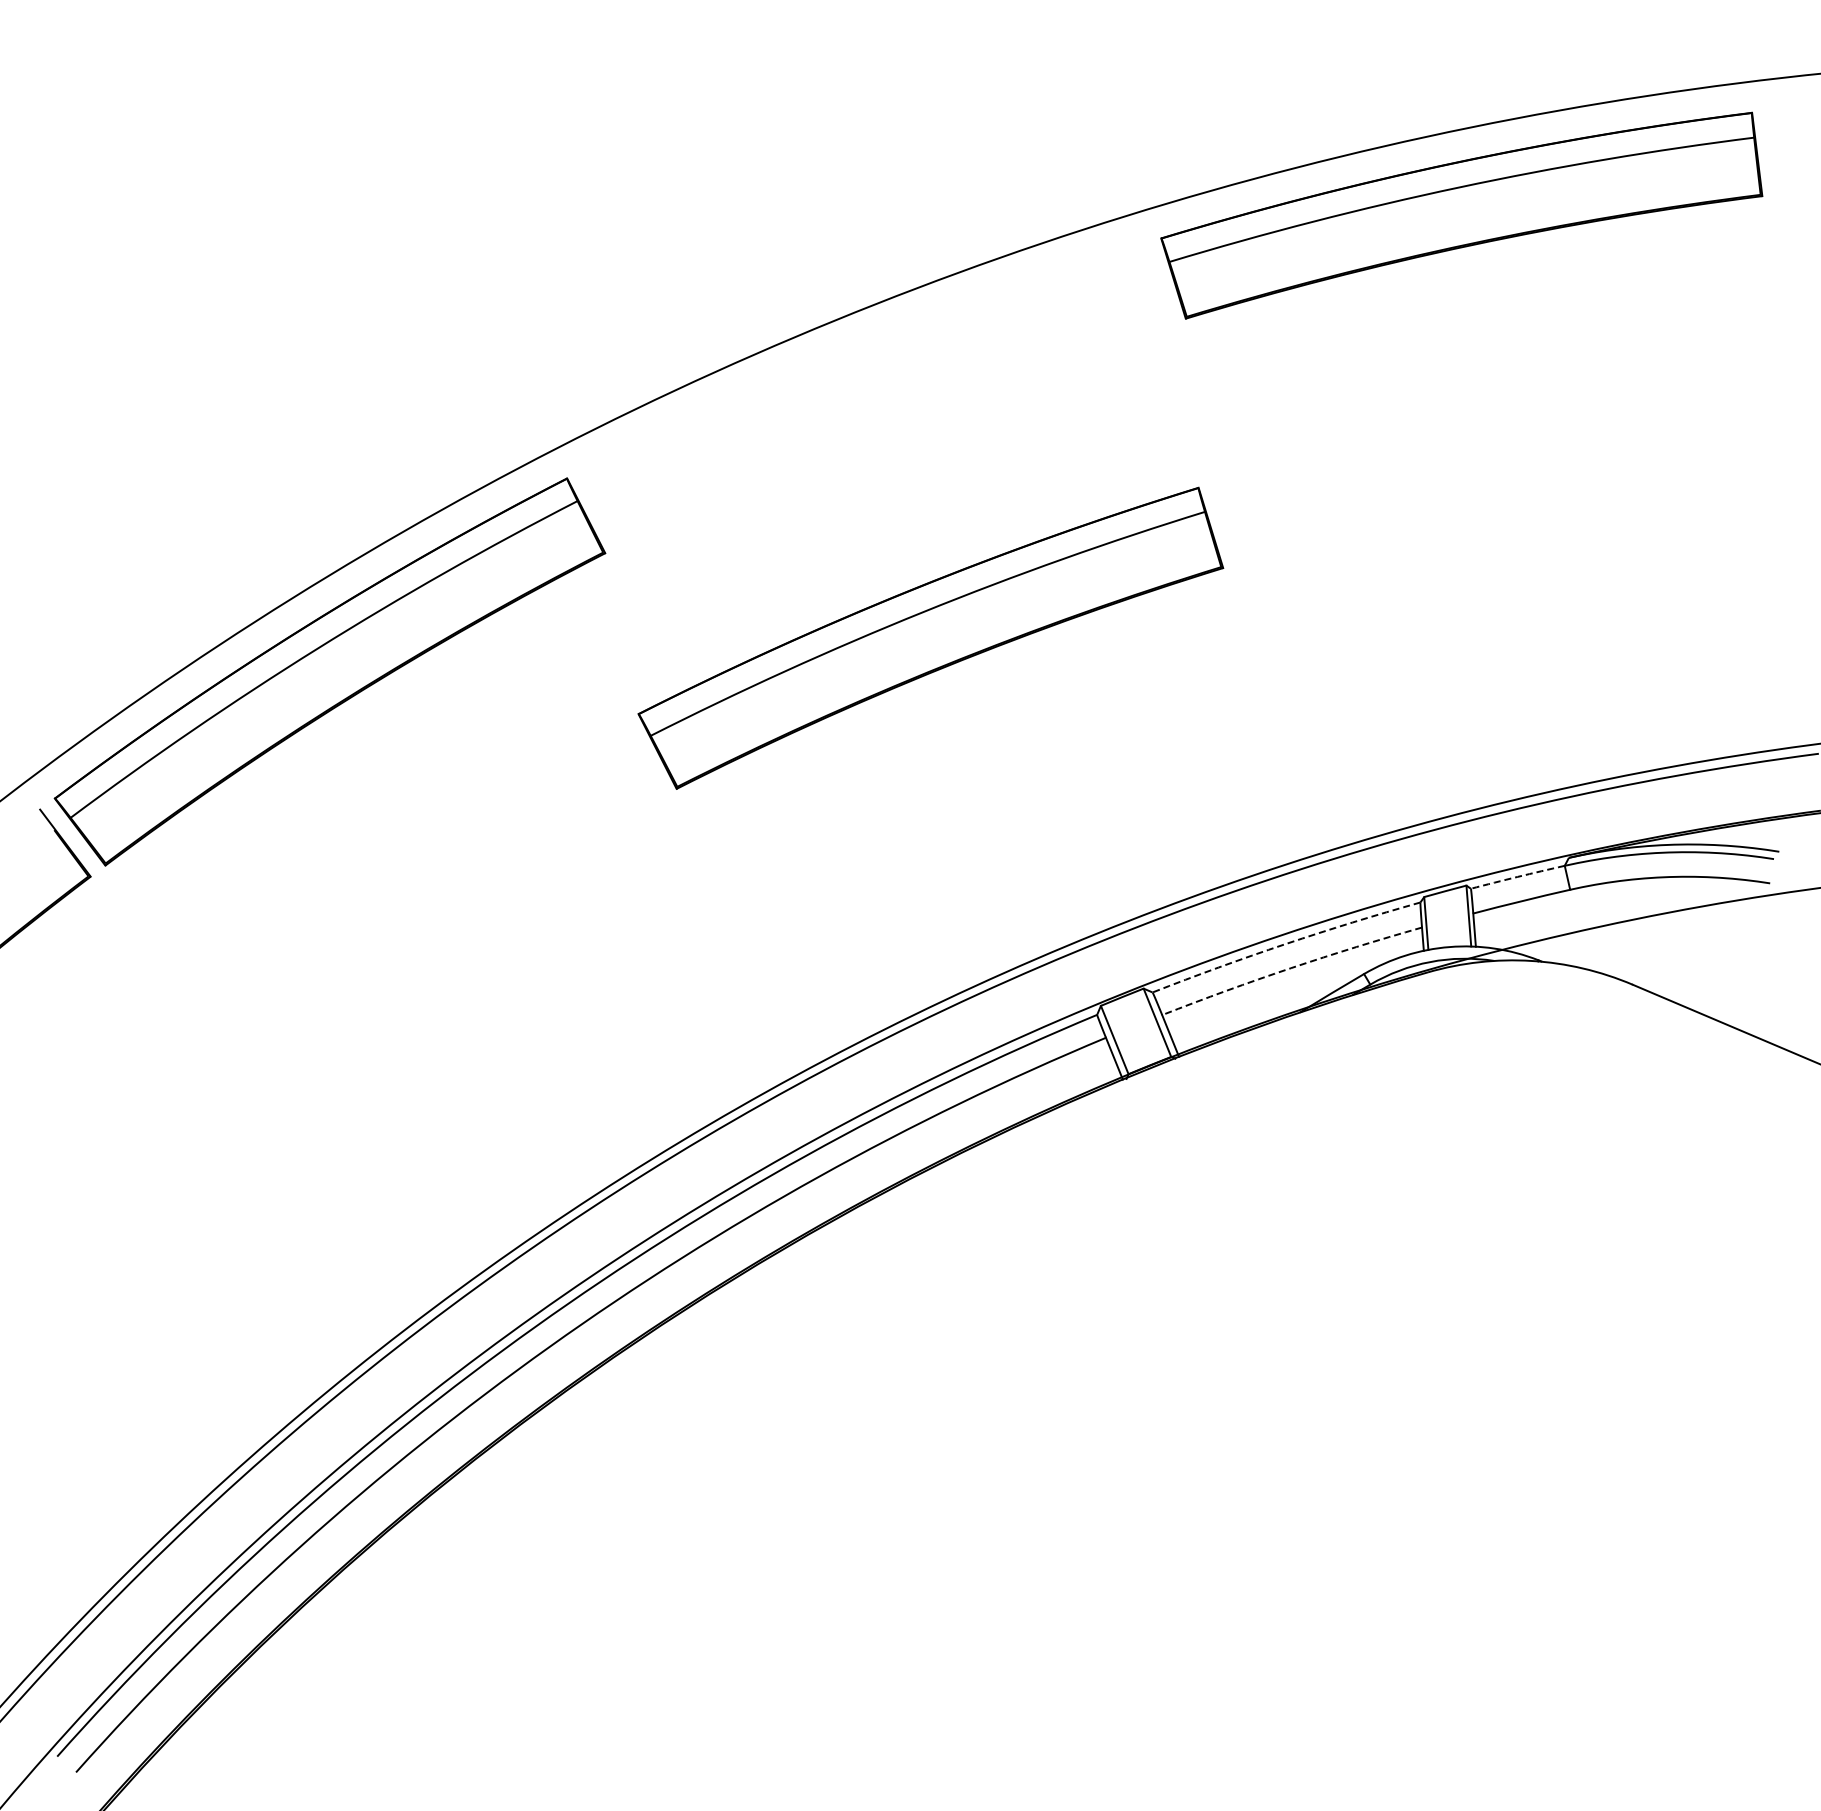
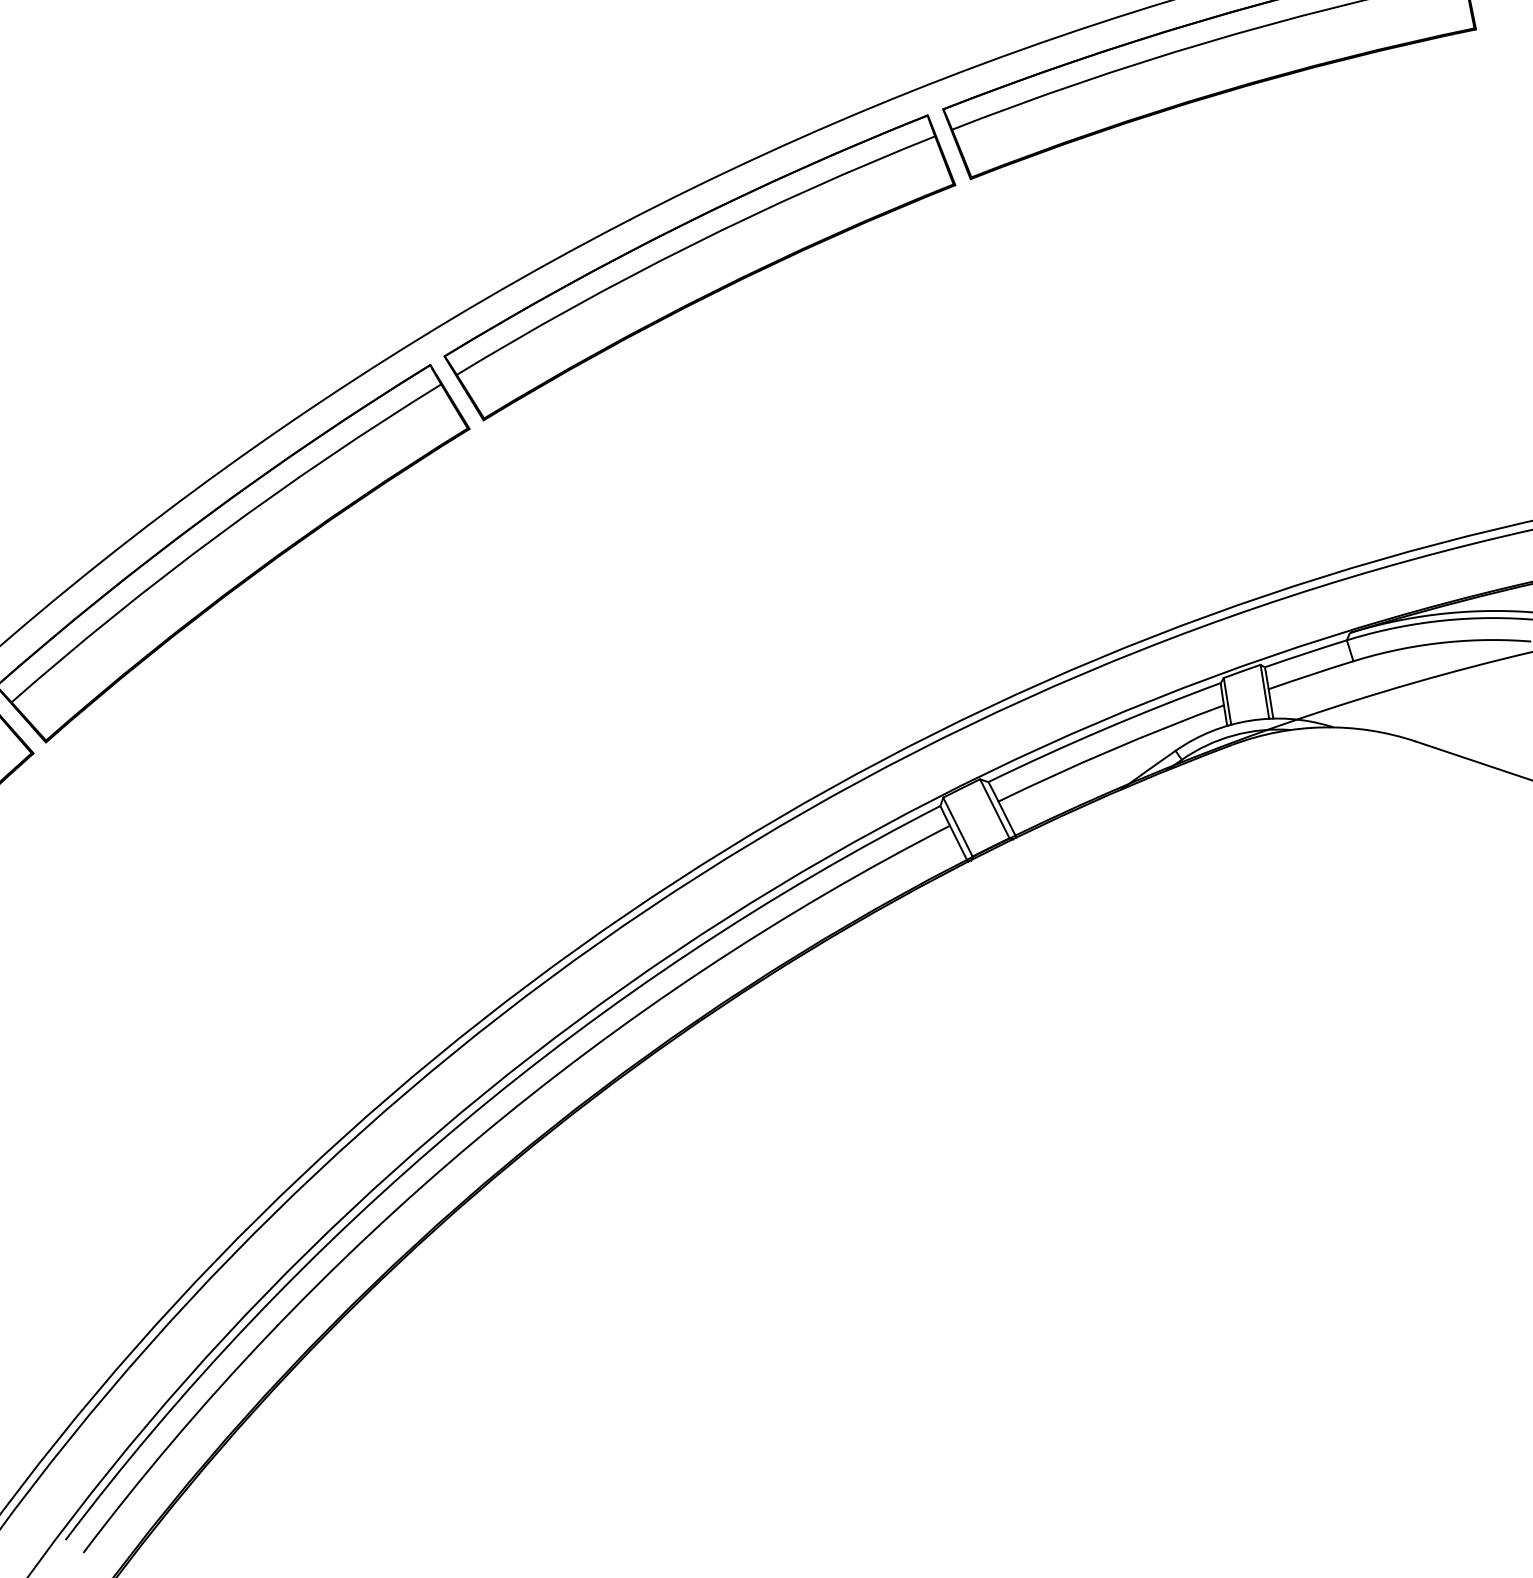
part: (930, 637) -> (699, 267), moved
arc: (1517, 876) -> (1305, 653), dashed -> solid
arc: (1285, 944) -> (1103, 730), dashed -> solid
arc: (1291, 968) -> (1110, 750), dashed -> solid

